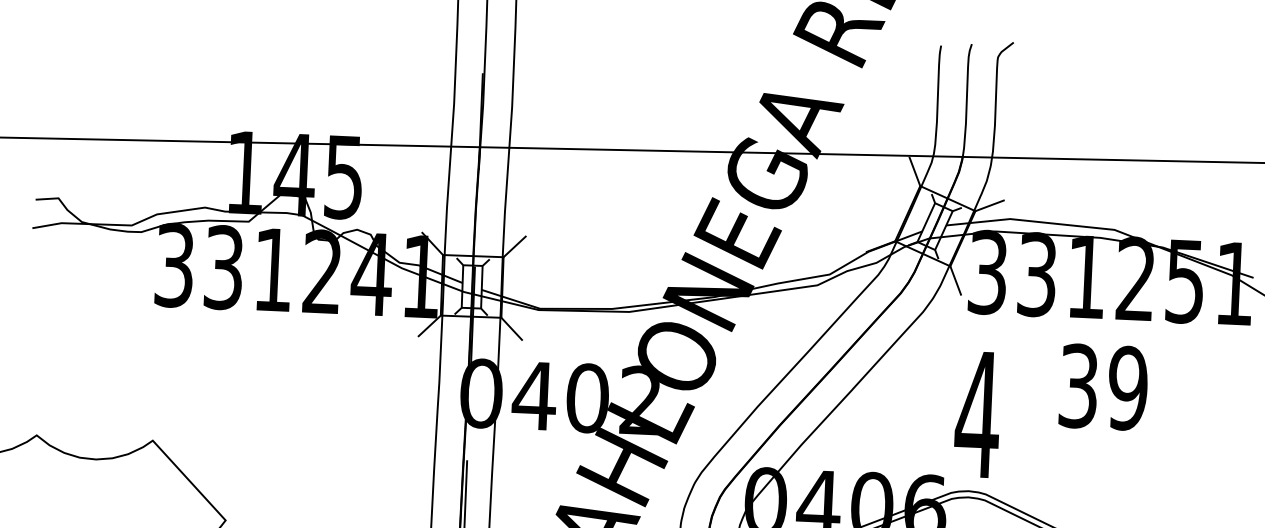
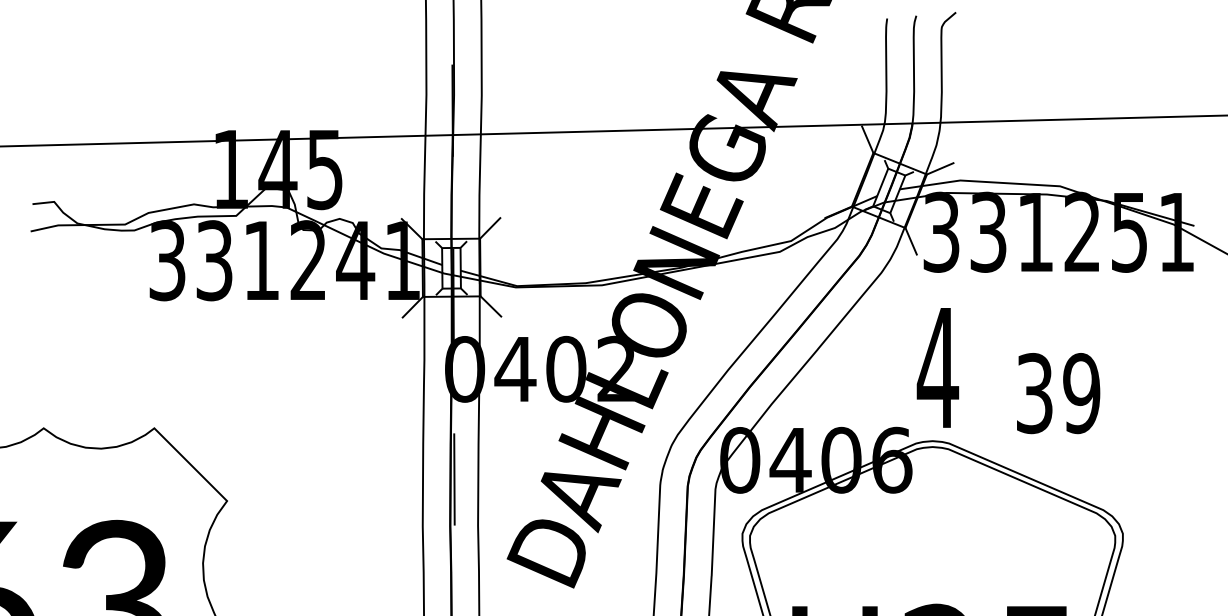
text: (1103, 387) -> (1058, 393), moved

